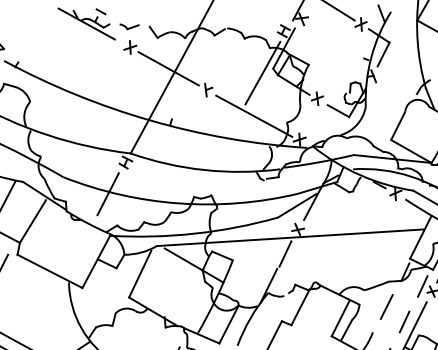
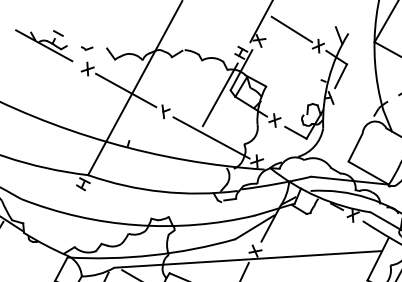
part: (129, 26) -> (86, 48), size x0.6
line: (107, 194) -> (64, 216), removed

